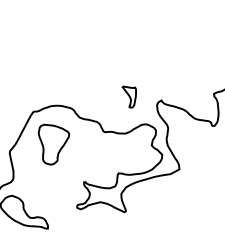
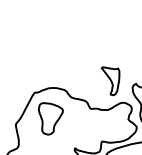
part: (129, 96) -> (110, 80), size x1.67

